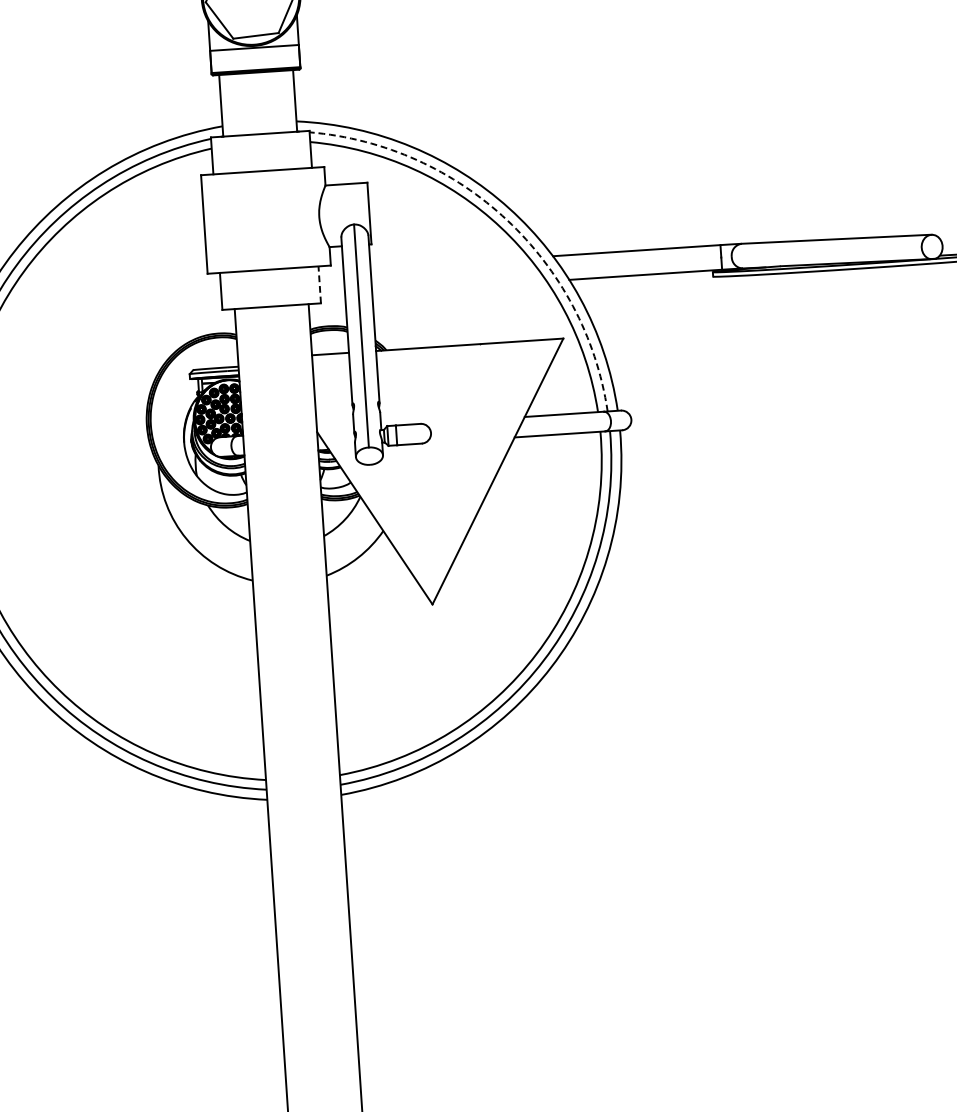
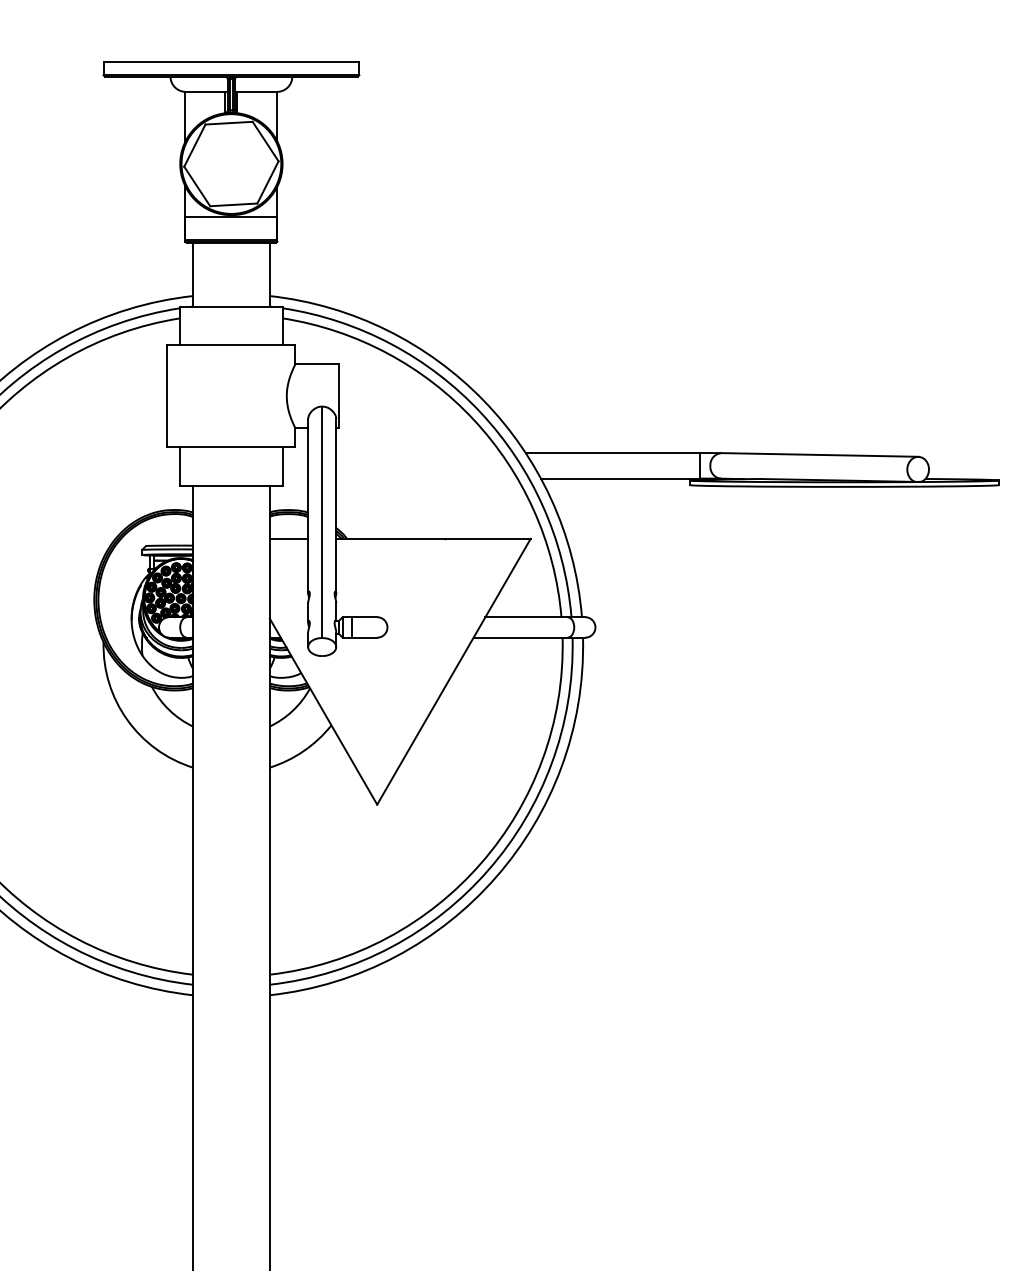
arc: (506, 220) -> (480, 412), dashed -> solid
line: (319, 284) -> (282, 466), dashed -> solid

